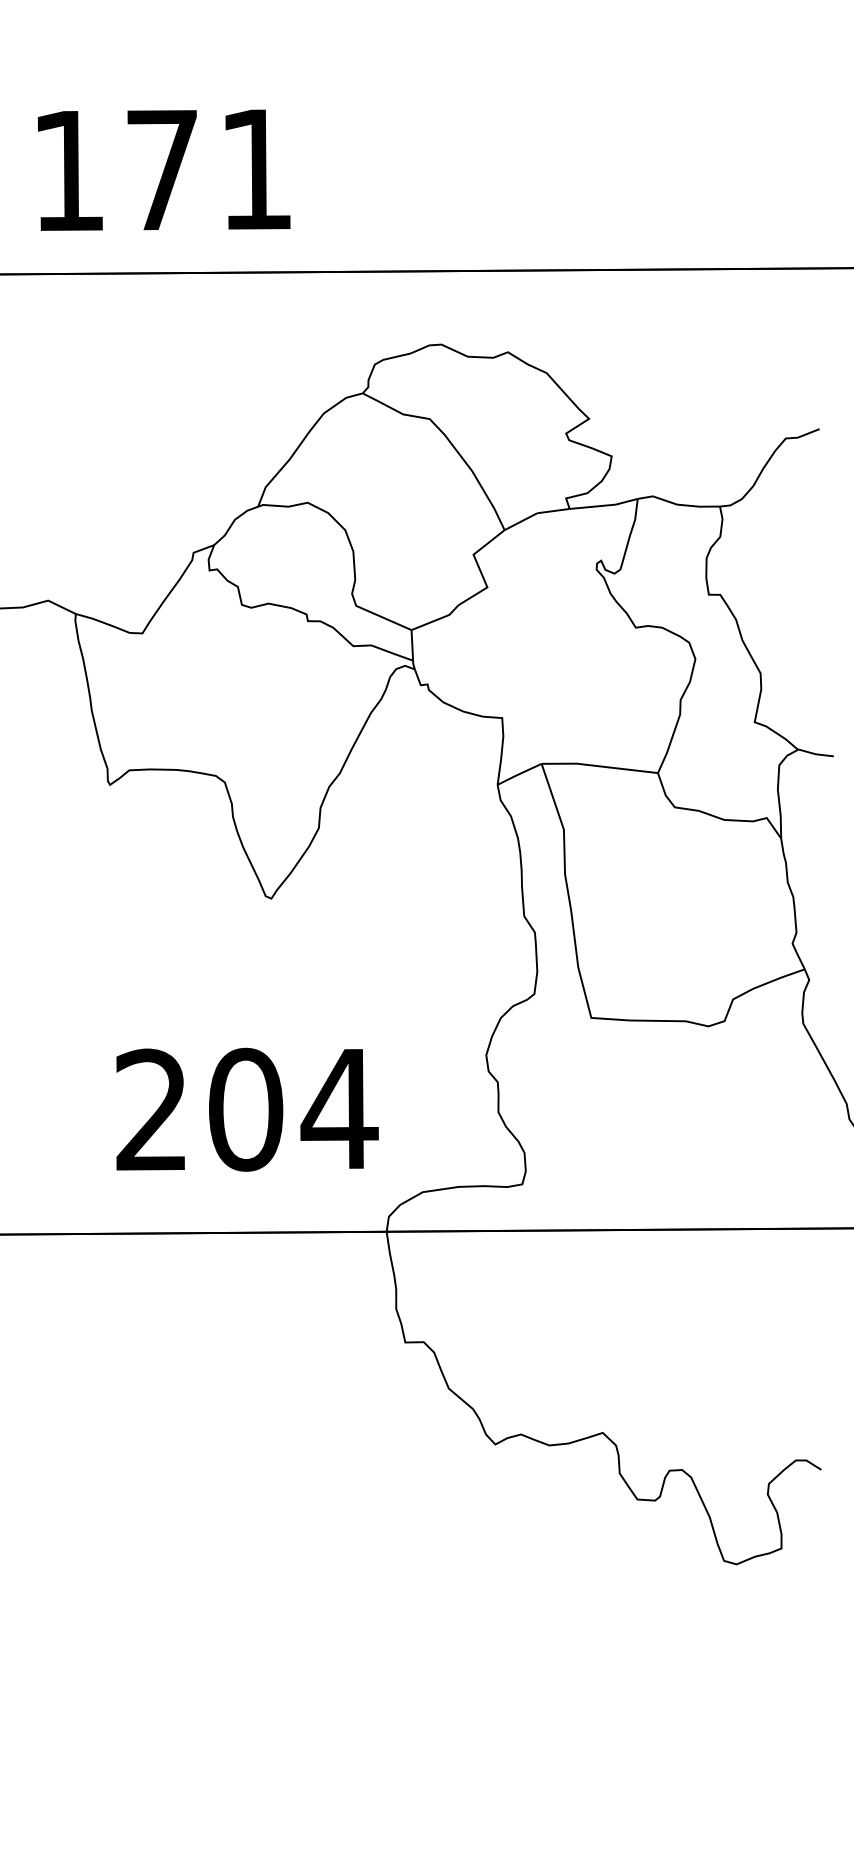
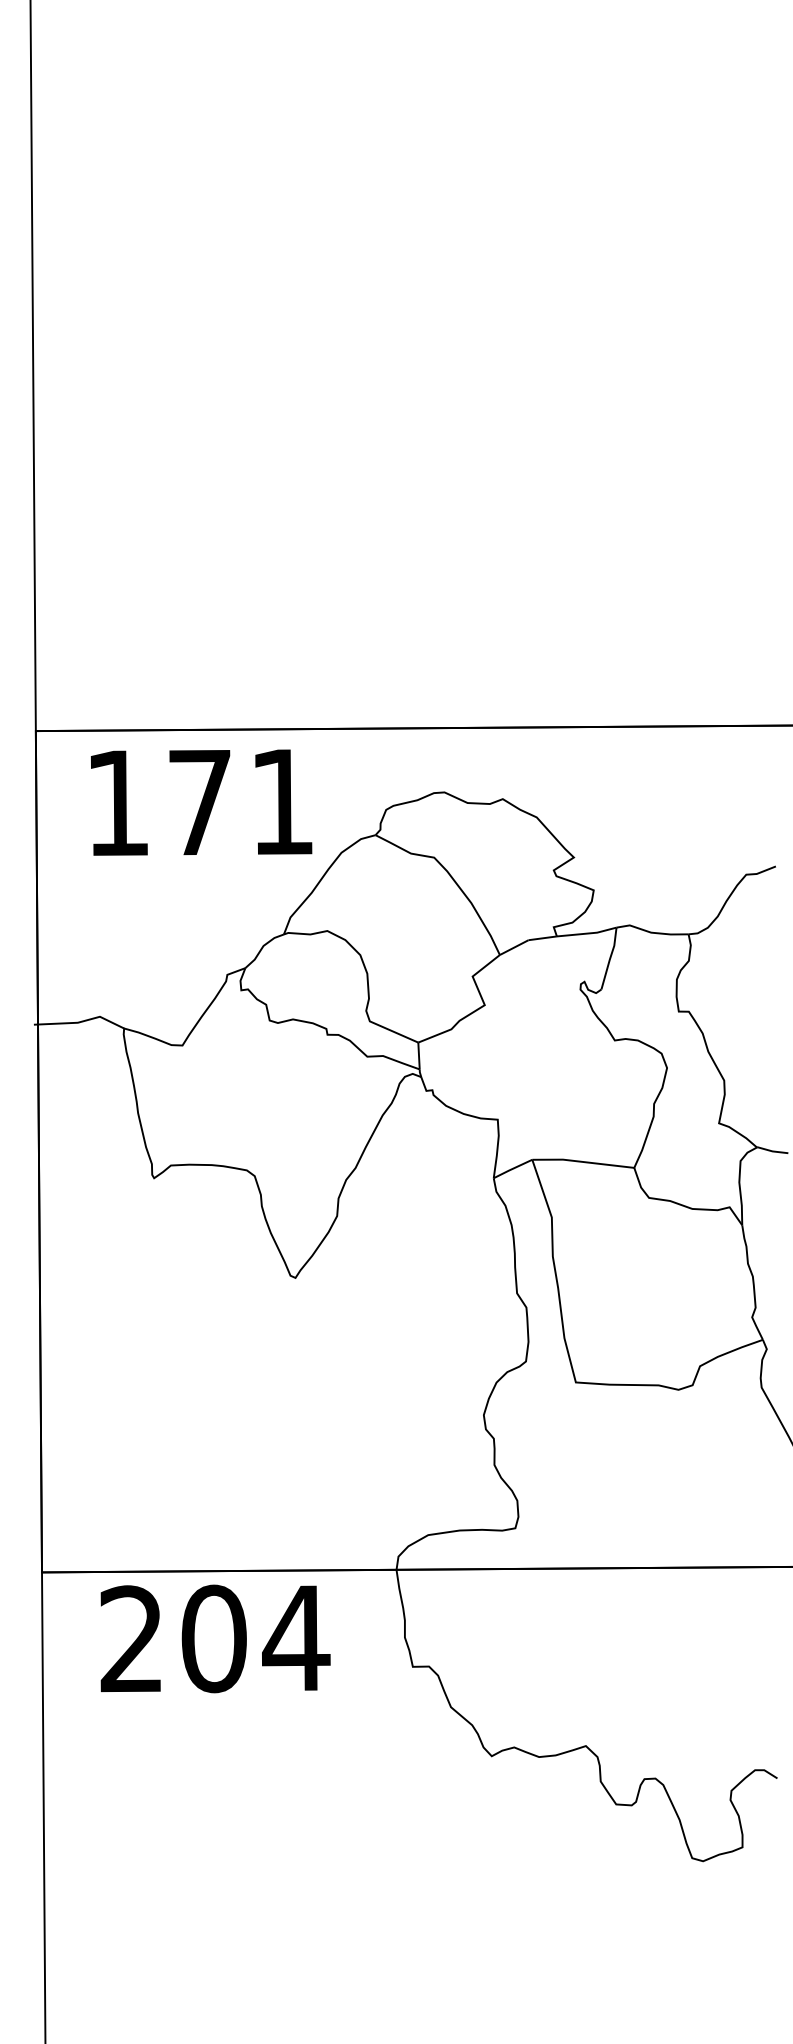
text: (164, 170) -> (201, 802), moved
text: (247, 1109) -> (215, 1638), moved

